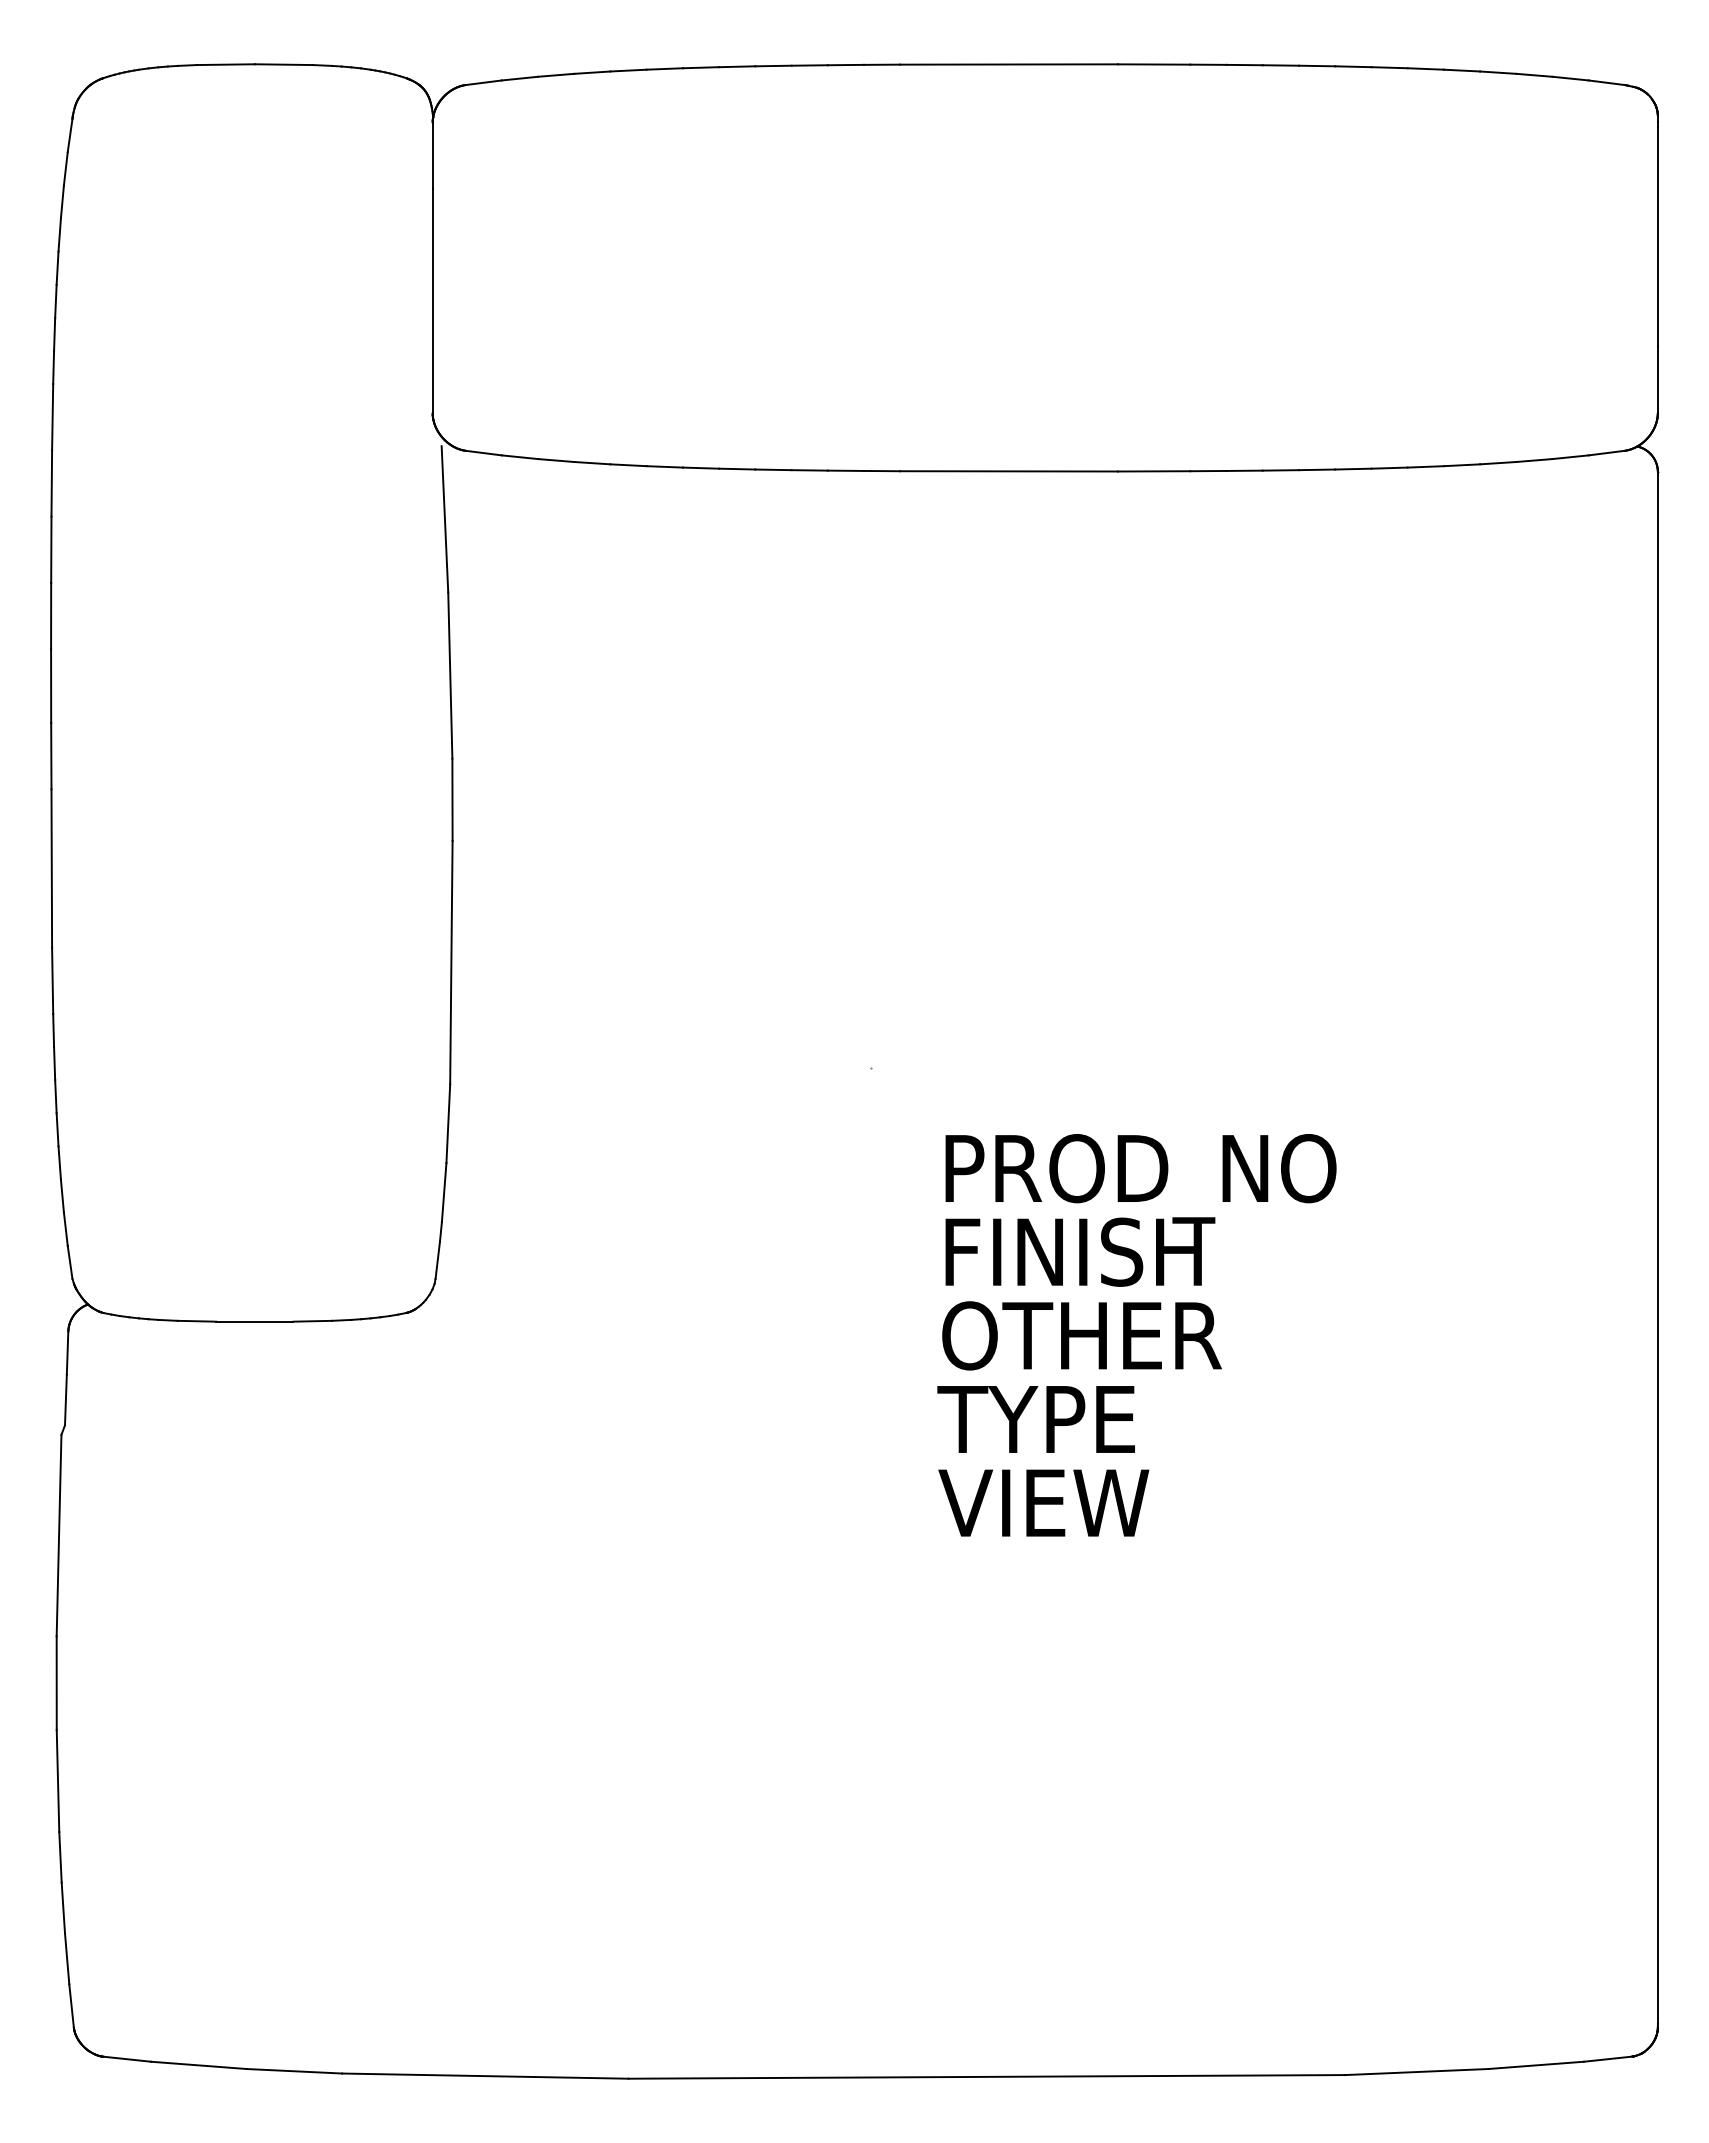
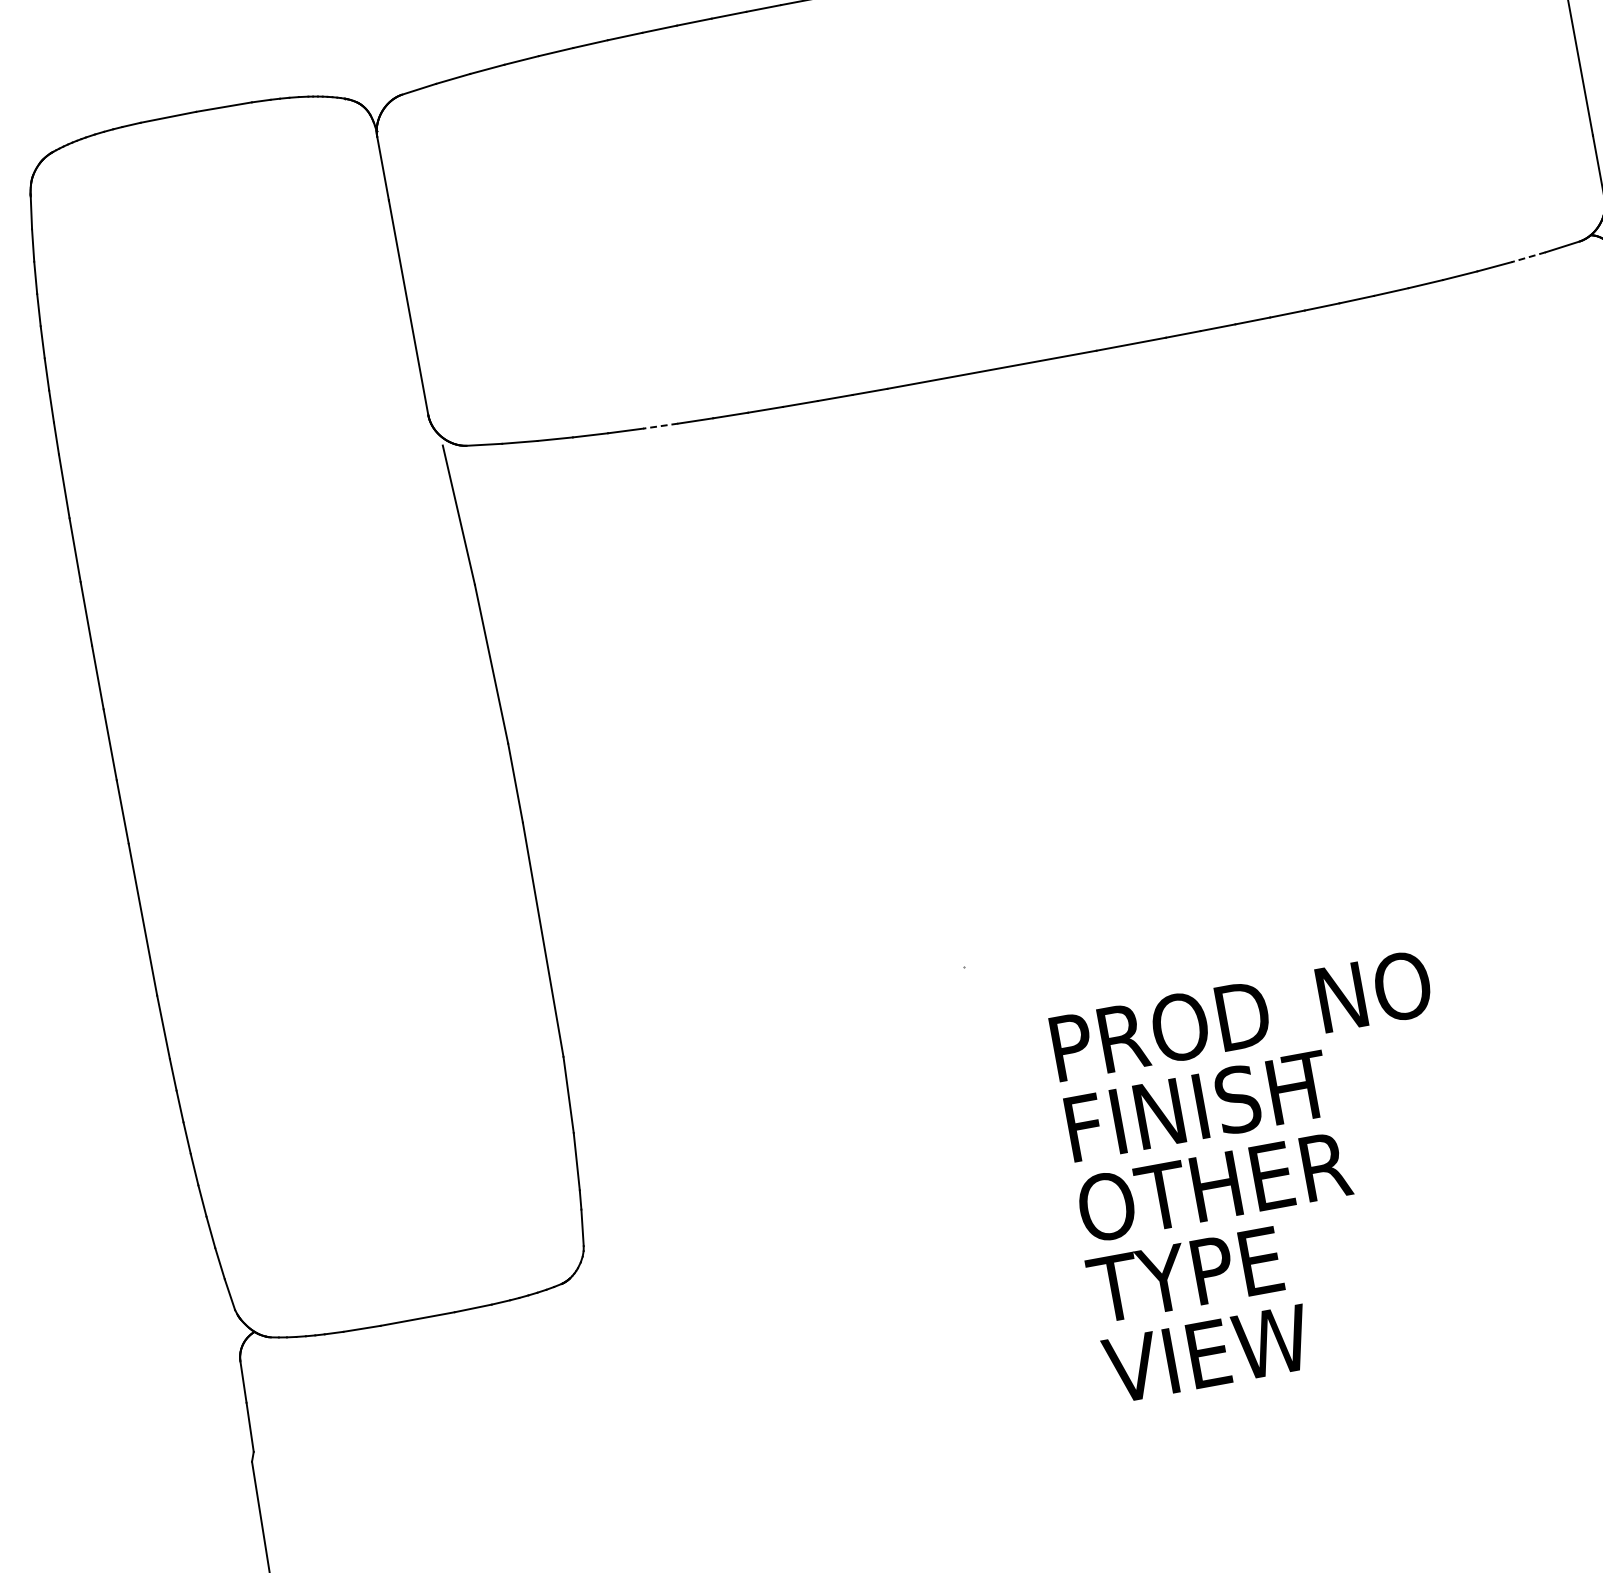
line: (1570, 457) -> (1528, 257), solid -> dashed
line: (664, 466) -> (660, 425), solid -> dashed

